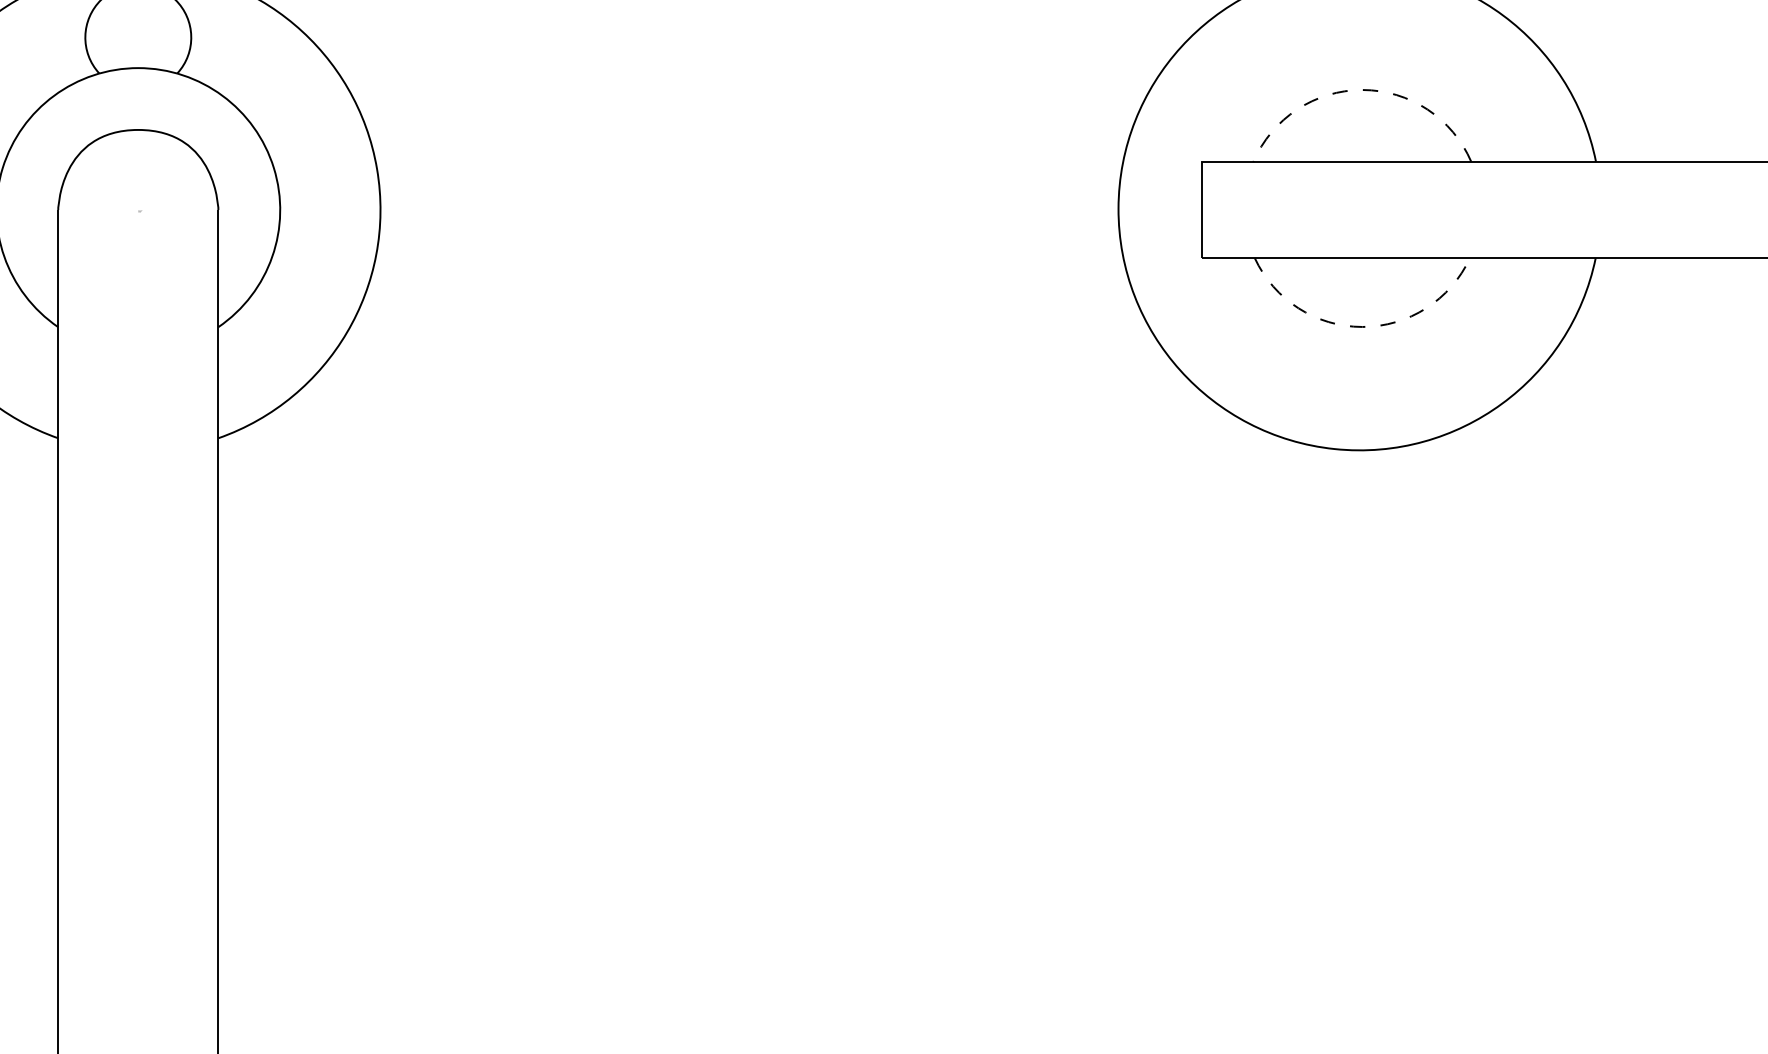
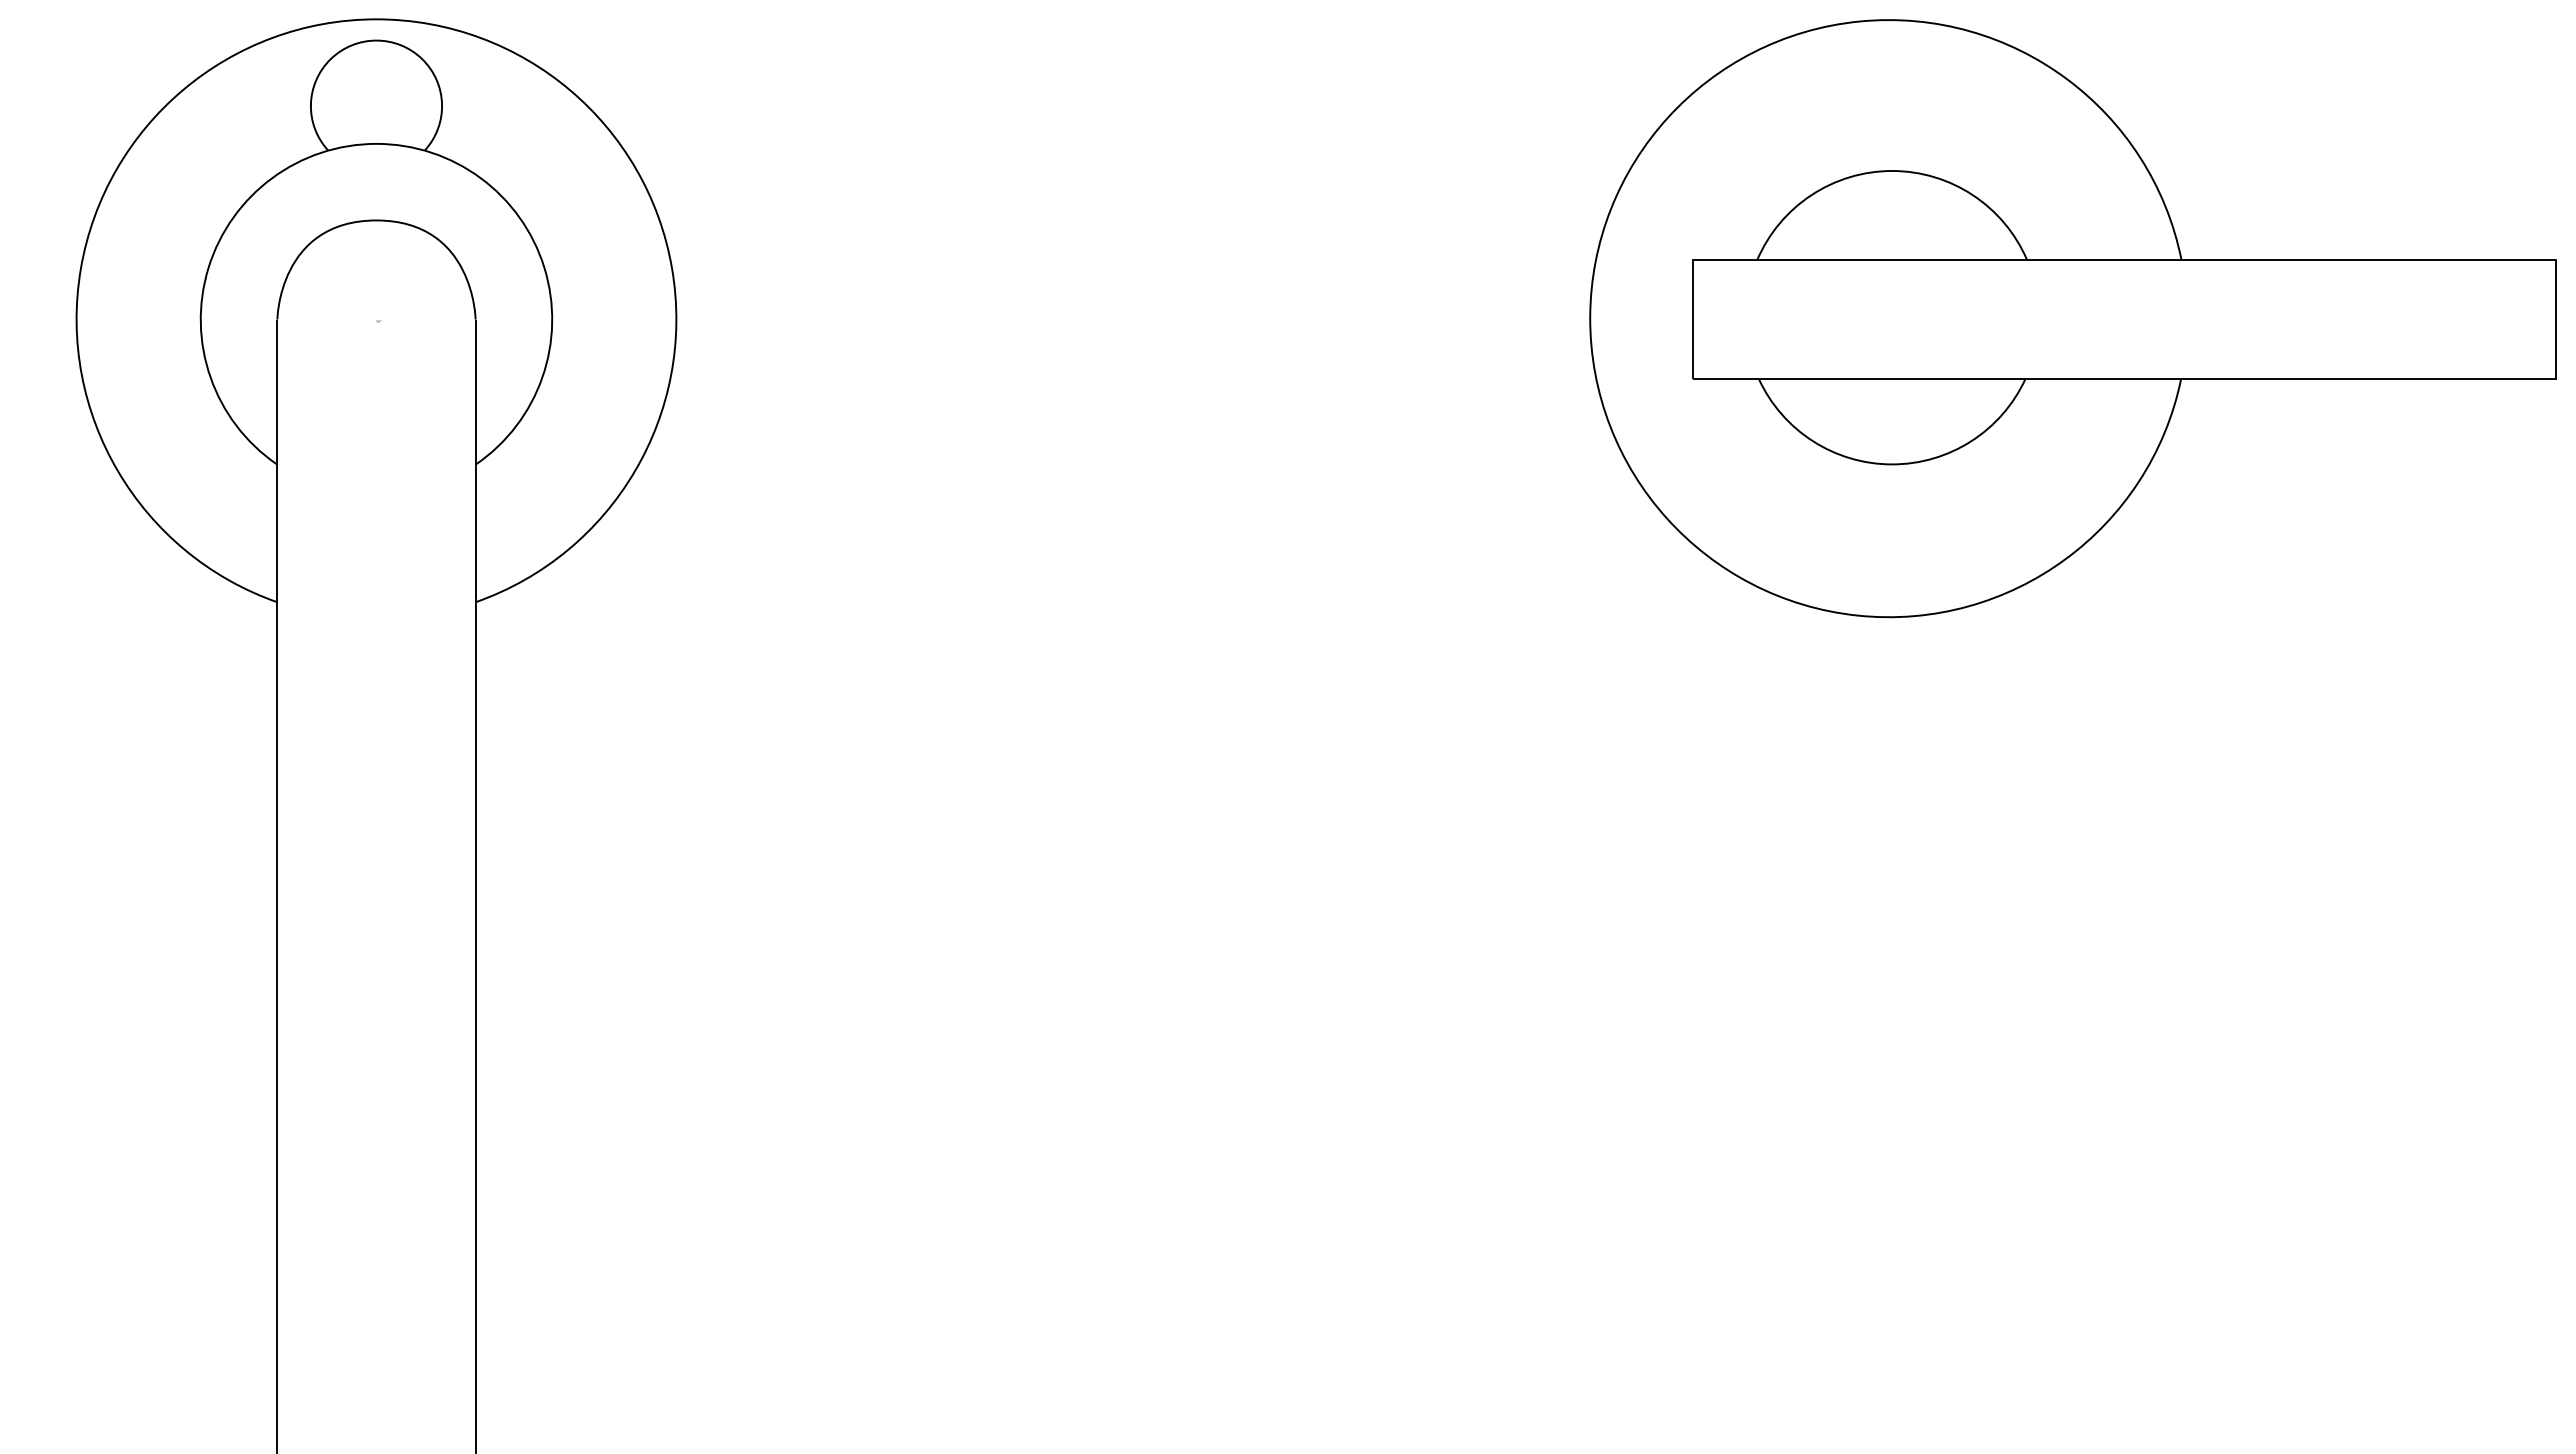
arc: (1362, 89) -> (1892, 170), dashed -> solid
arc: (1362, 327) -> (1892, 464), dashed -> solid

